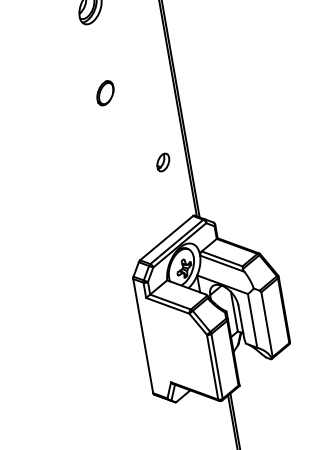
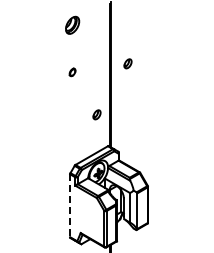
part: (202, 59) -> (127, 63), added
part: (105, 93) -> (72, 72), size x0.6
line: (144, 337) -> (70, 206), solid -> dashed

